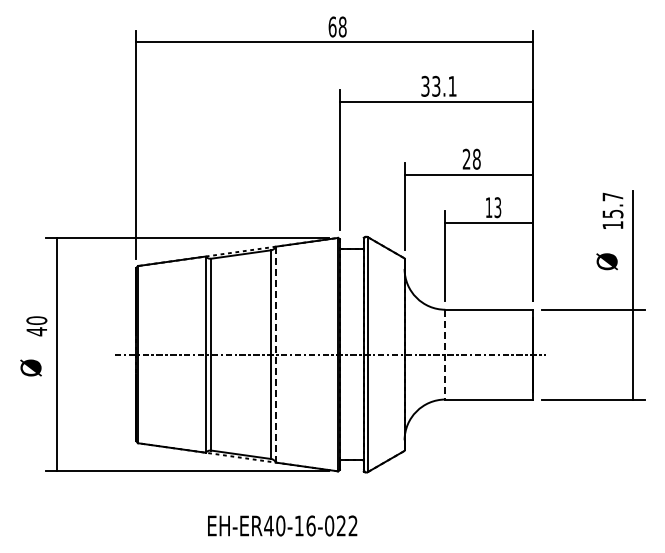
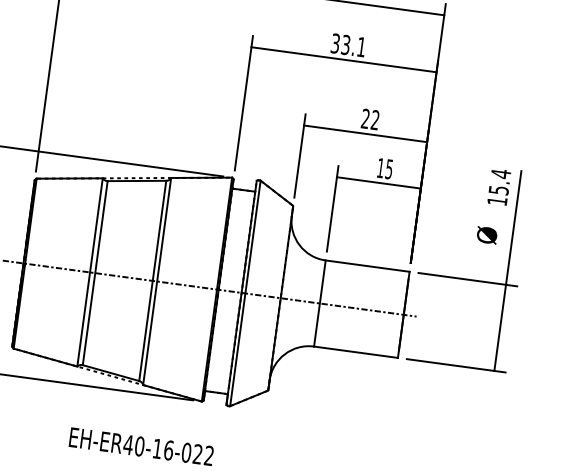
text: (476, 158) -> (375, 119), 28 -> 22
text: (612, 196) -> (500, 173), 15.7 -> 15.4
text: (497, 207) -> (388, 169), 13 -> 15
line: (275, 354) -> (156, 281), dashed -> solid
line: (445, 354) -> (320, 303), dashed -> solid

